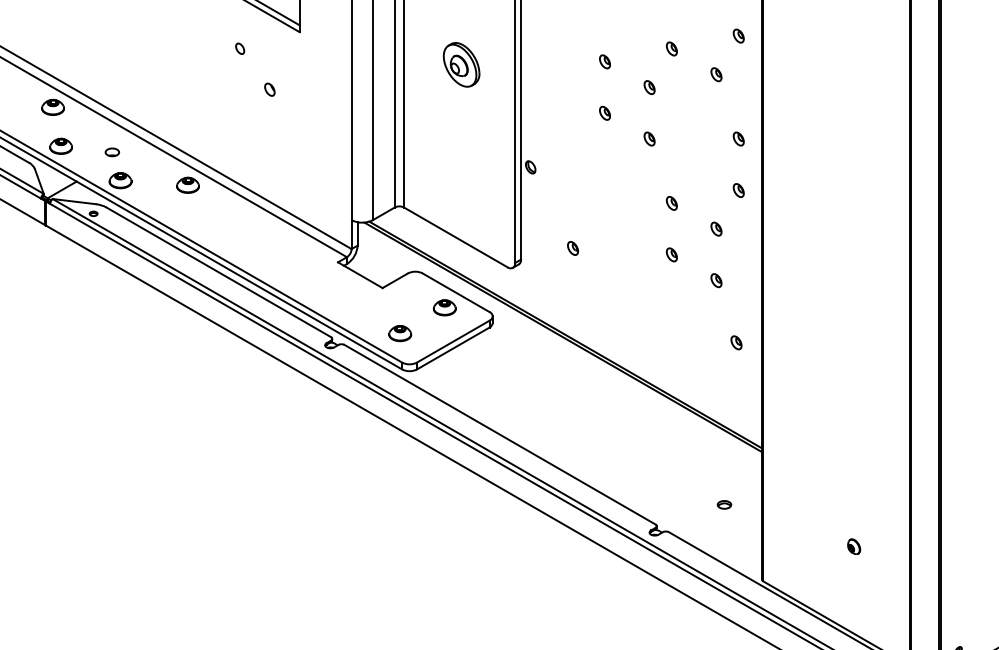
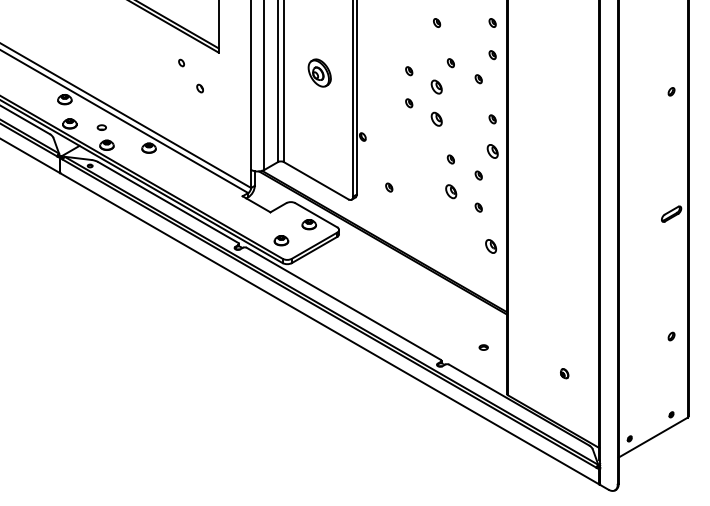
part: (650, 87) -> (437, 87), size x1.6
part: (650, 139) -> (437, 119), size x1.6
part: (738, 190) -> (492, 151), size x1.6
part: (671, 254) -> (450, 191), size x1.6
part: (736, 342) -> (491, 246), size x1.6

